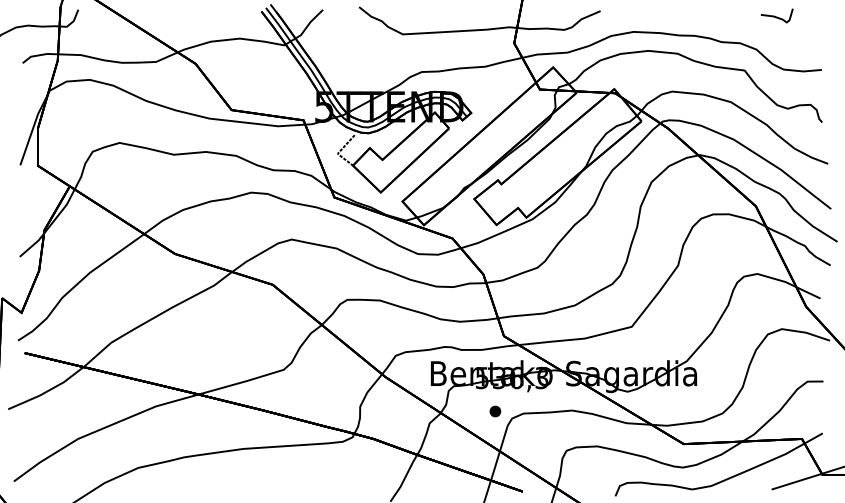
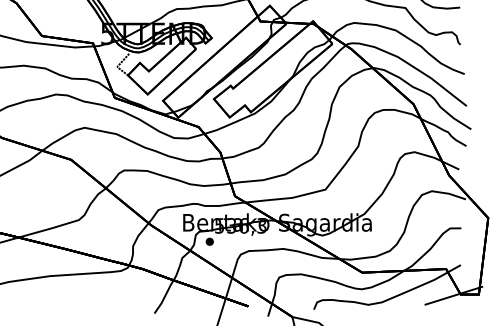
part: (495, 411) -> (209, 241), moved

